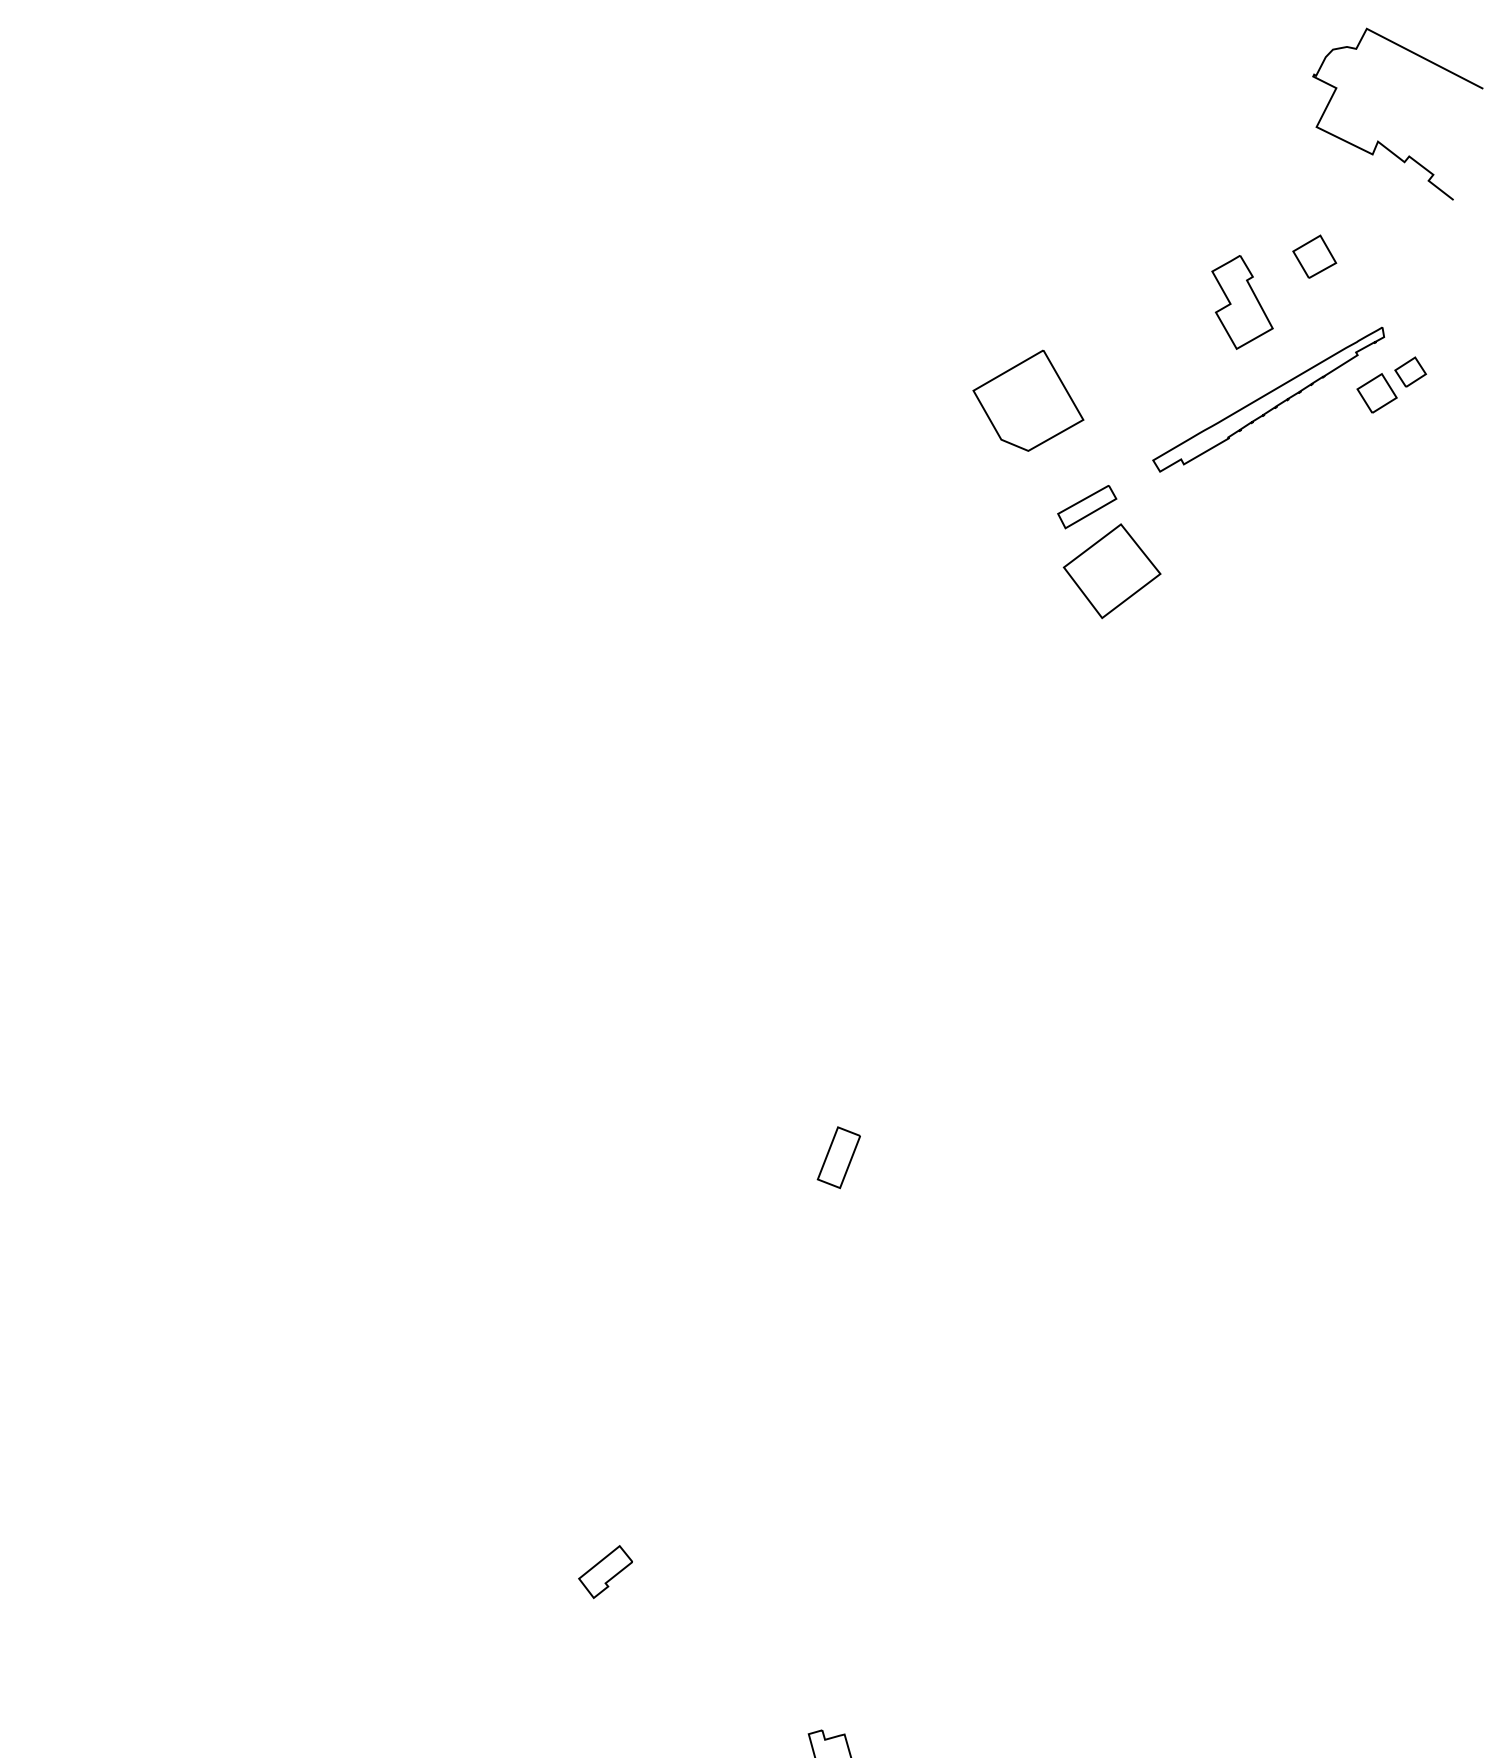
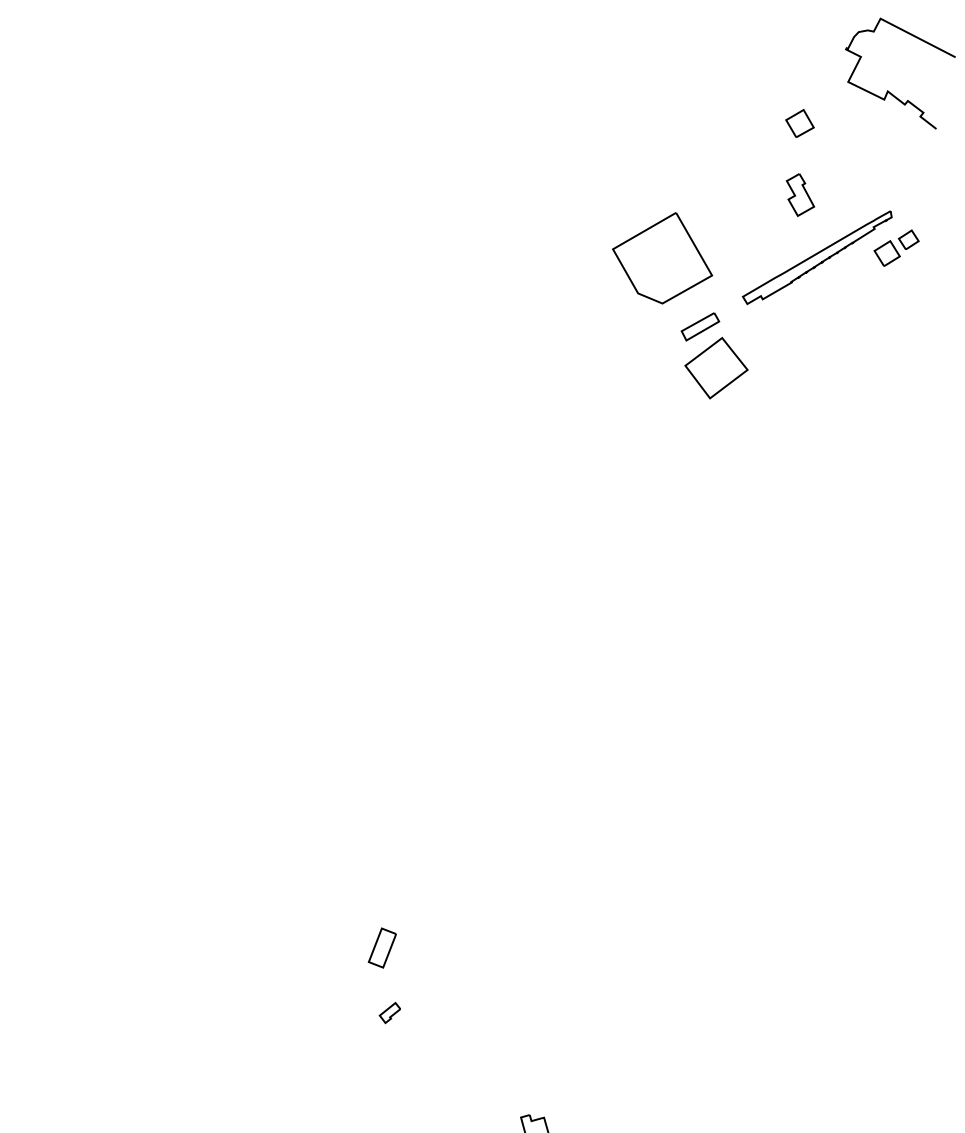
part: (1313, 256) -> (799, 123), moved
part: (1242, 301) -> (800, 194), size x0.7
part: (1028, 400) -> (662, 258), size x1.4
part: (837, 1156) -> (381, 947), moved
part: (604, 1571) -> (389, 1012), size x0.6

